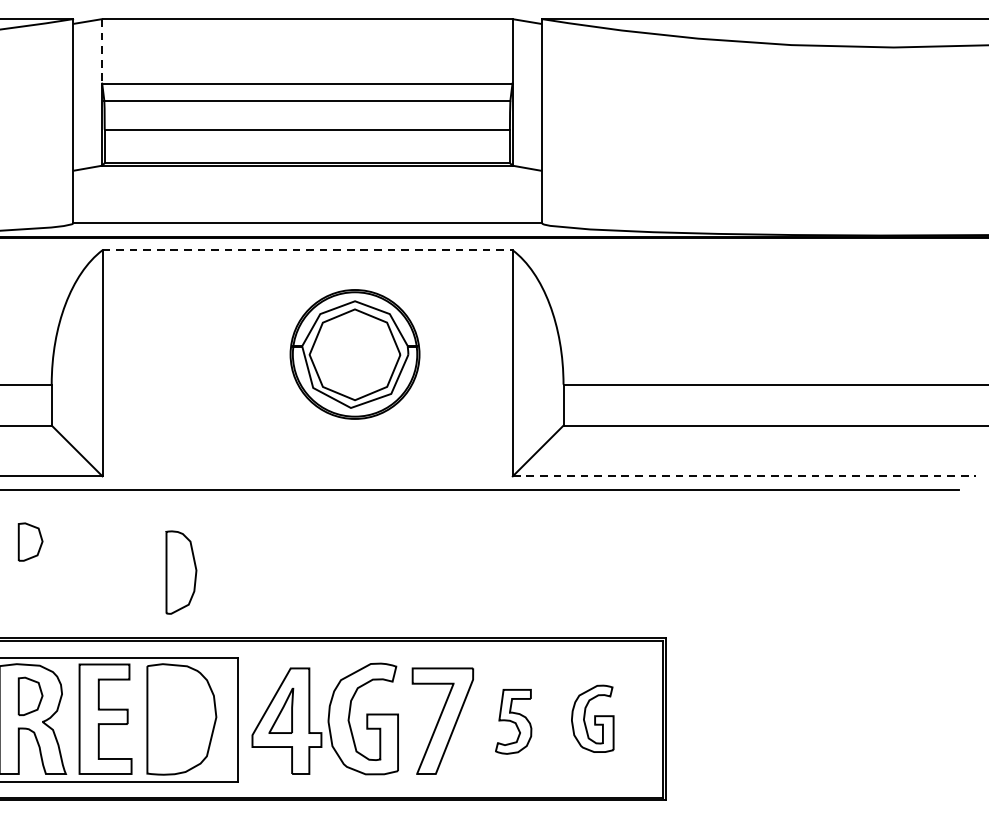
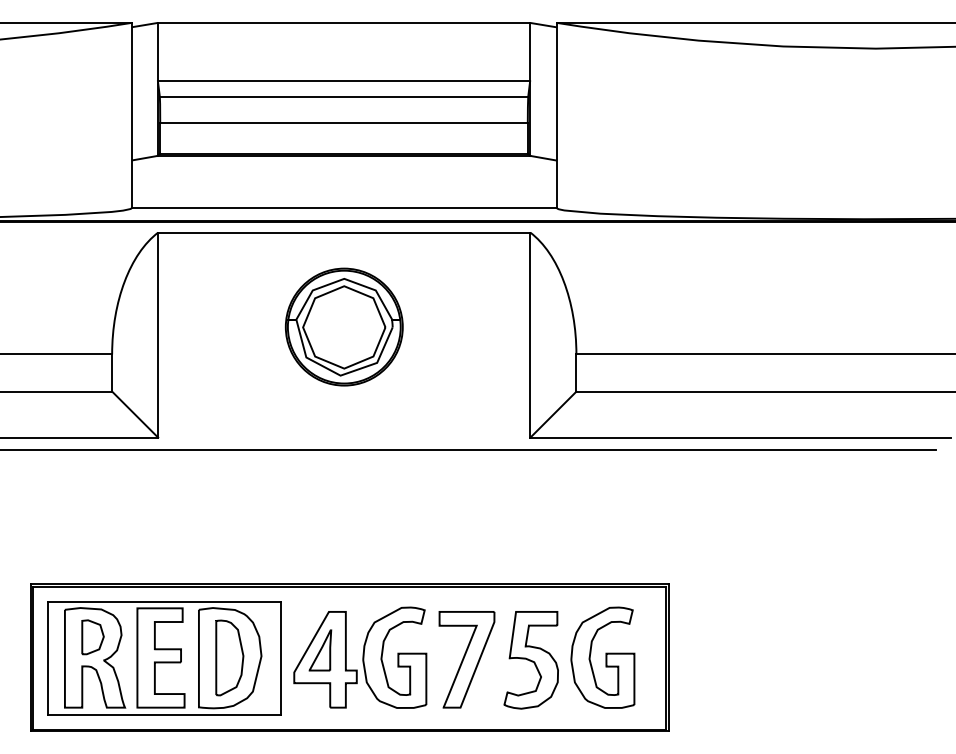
line: (101, 51) -> (157, 52), dashed -> solid
line: (307, 250) -> (344, 232), dashed -> solid
part: (354, 353) -> (343, 326), moved
line: (745, 476) -> (741, 437), dashed -> solid
part: (30, 542) -> (92, 497), removed
part: (181, 572) -> (229, 657), moved
part: (592, 718) -> (602, 657), size x1.67
part: (512, 722) -> (530, 660), size x1.67

